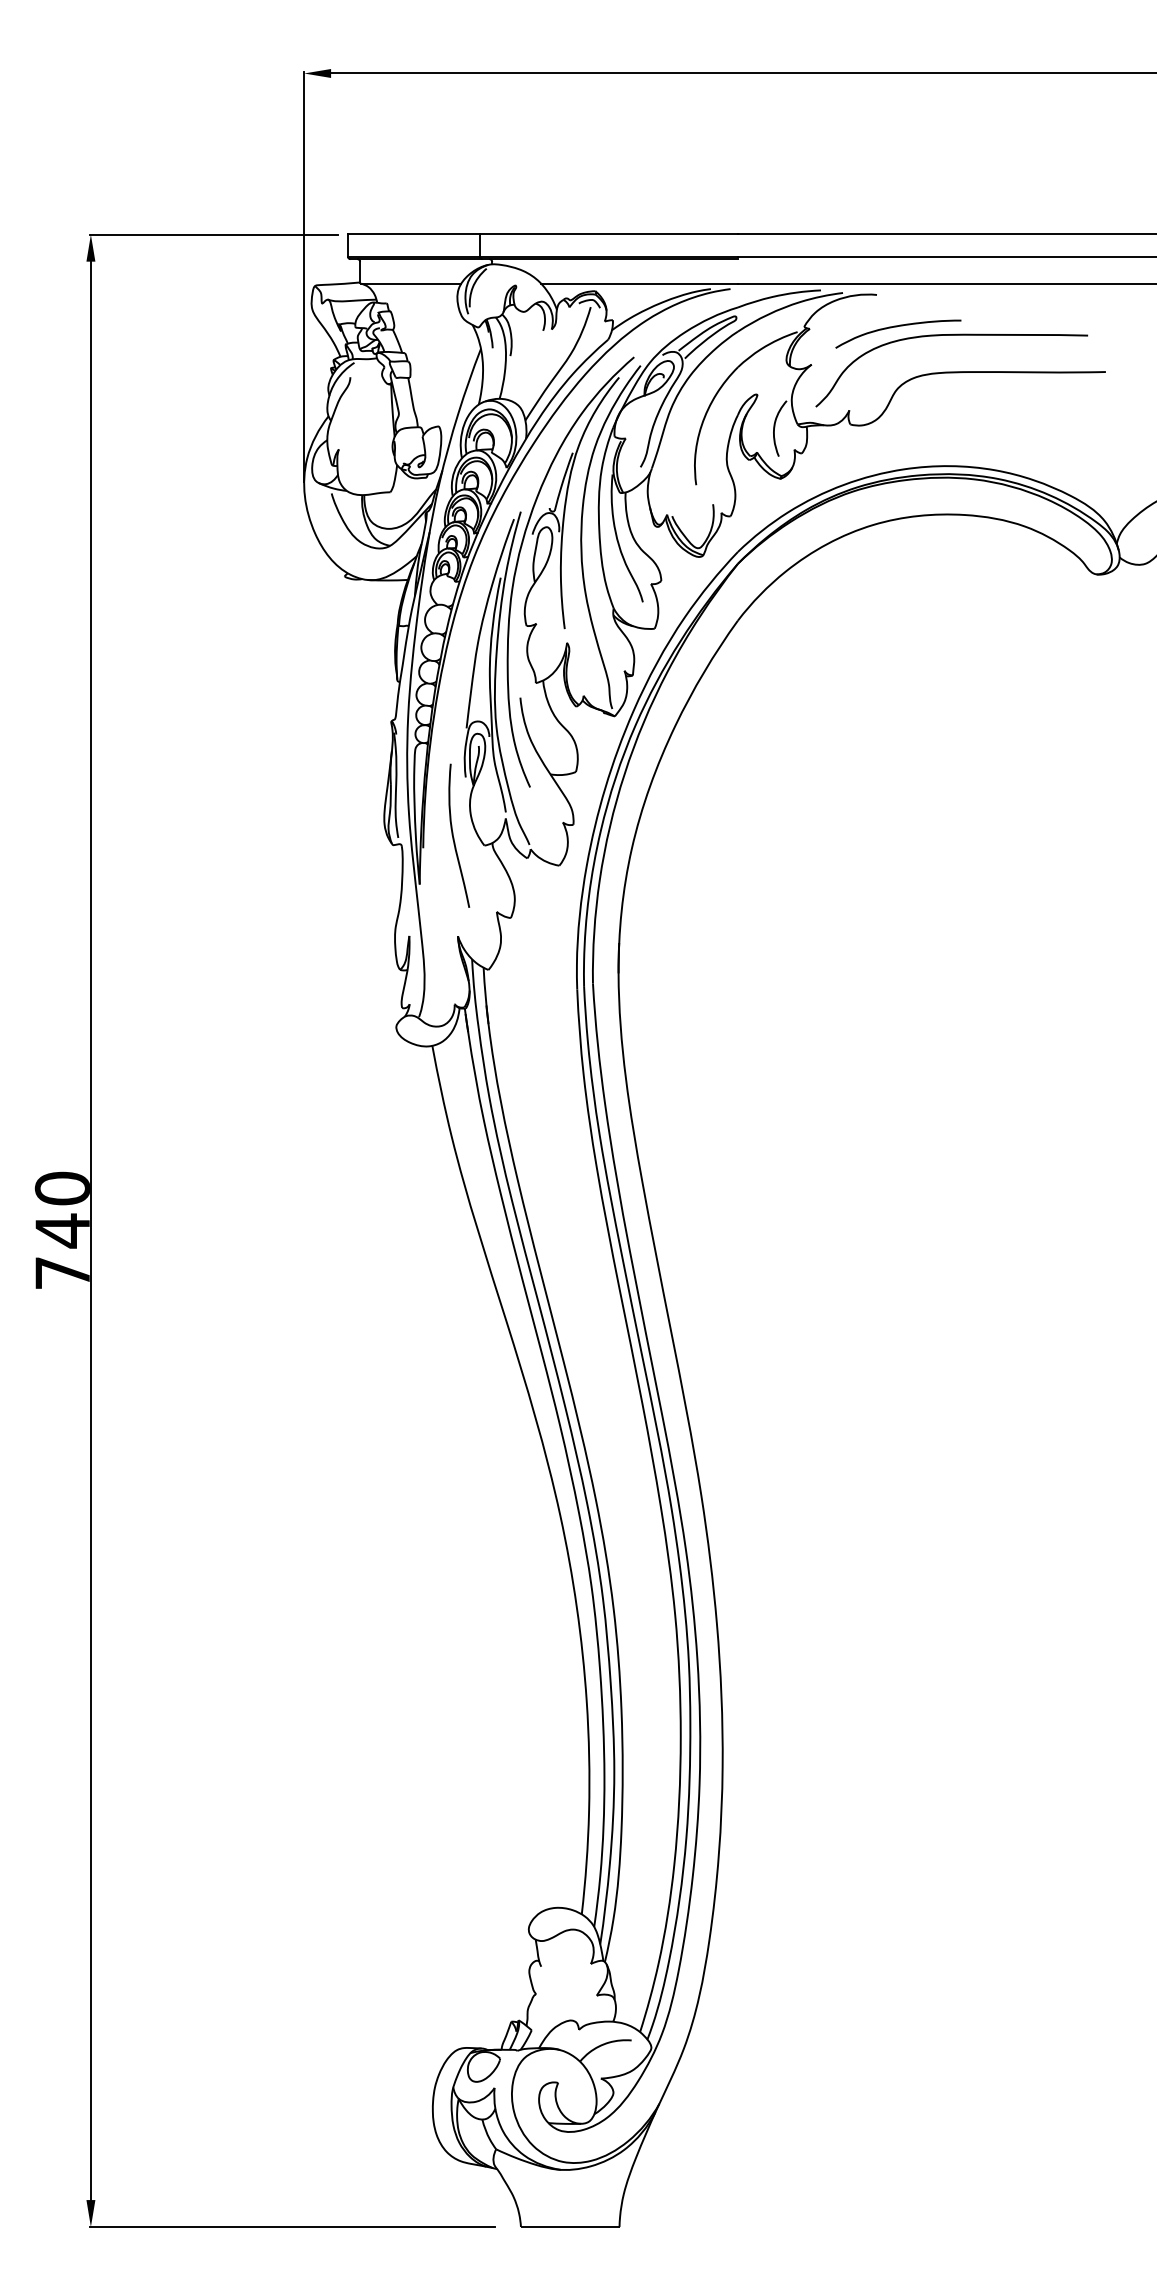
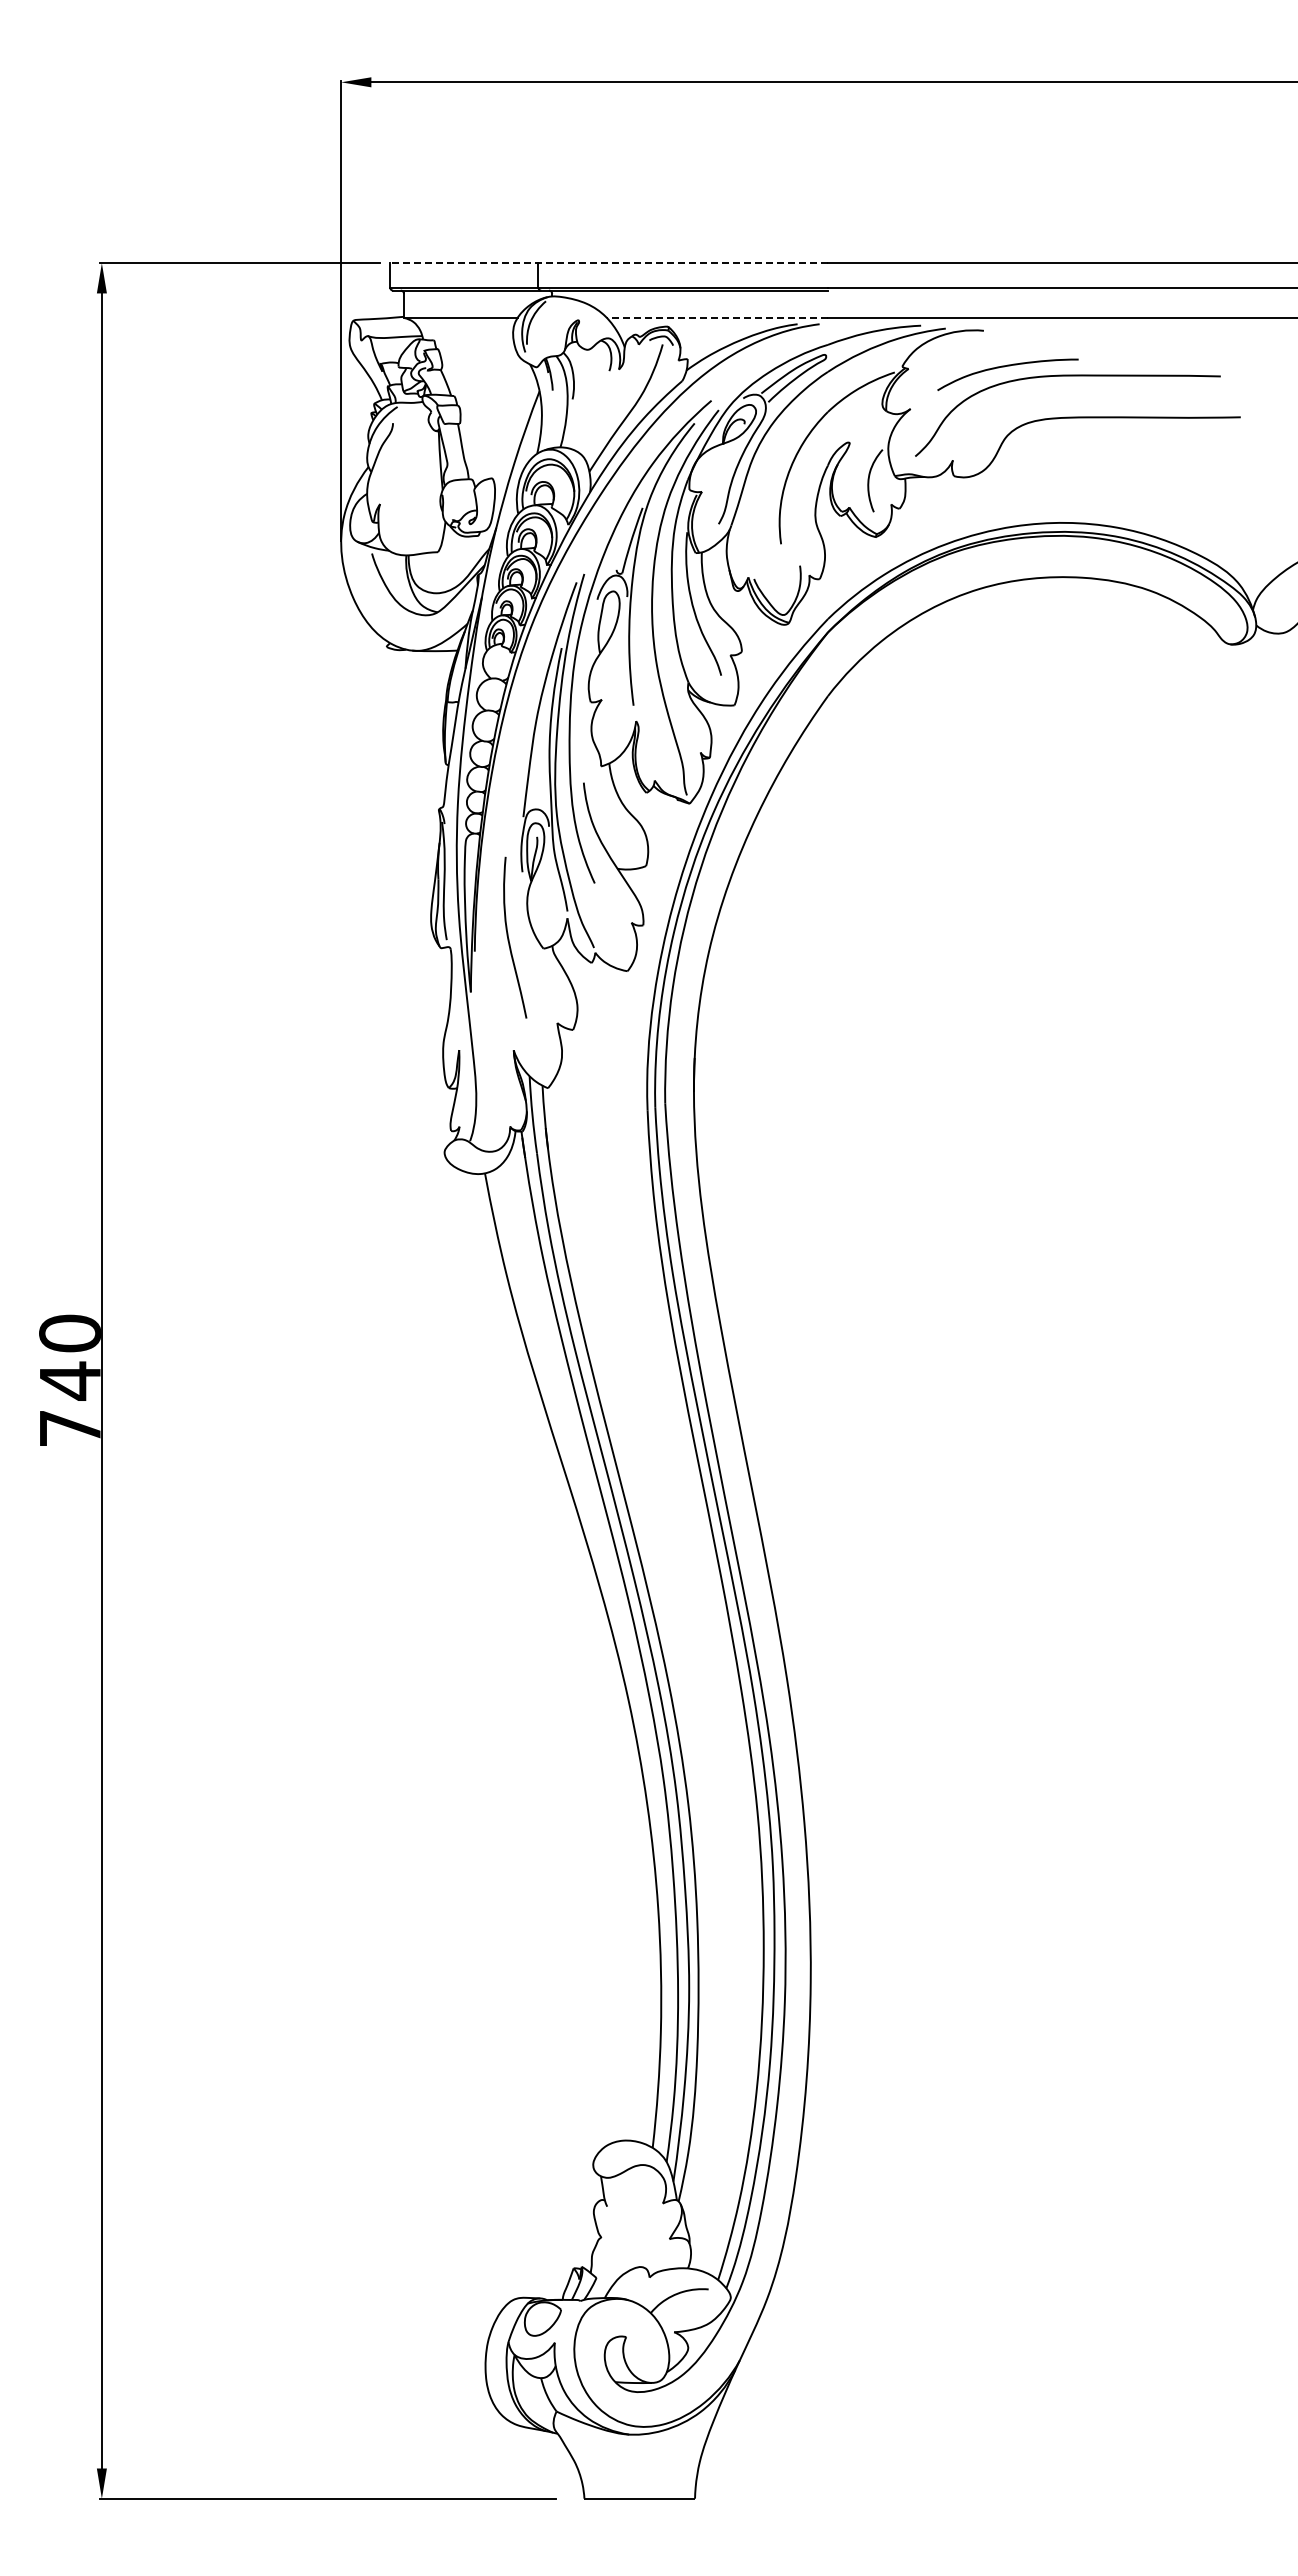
line: (543, 234) -> (609, 262), solid -> dashed
line: (639, 283) -> (717, 318), solid -> dashed

